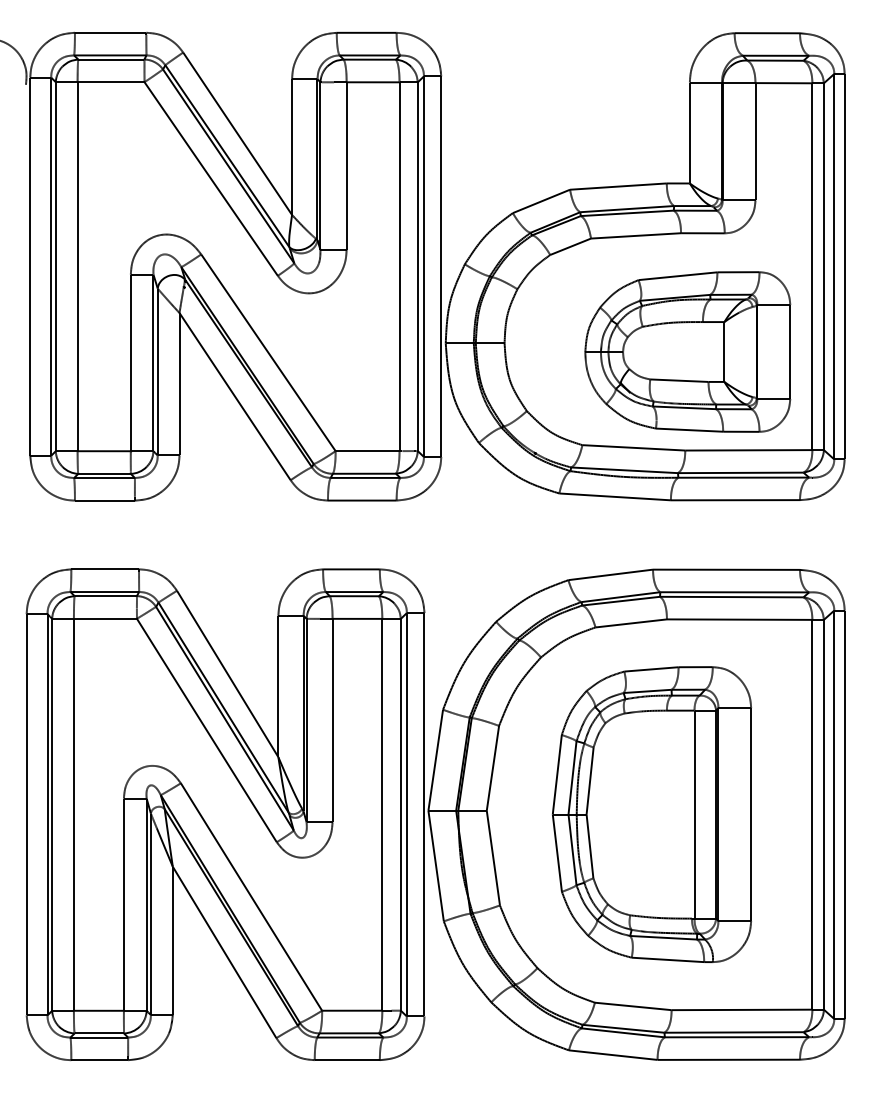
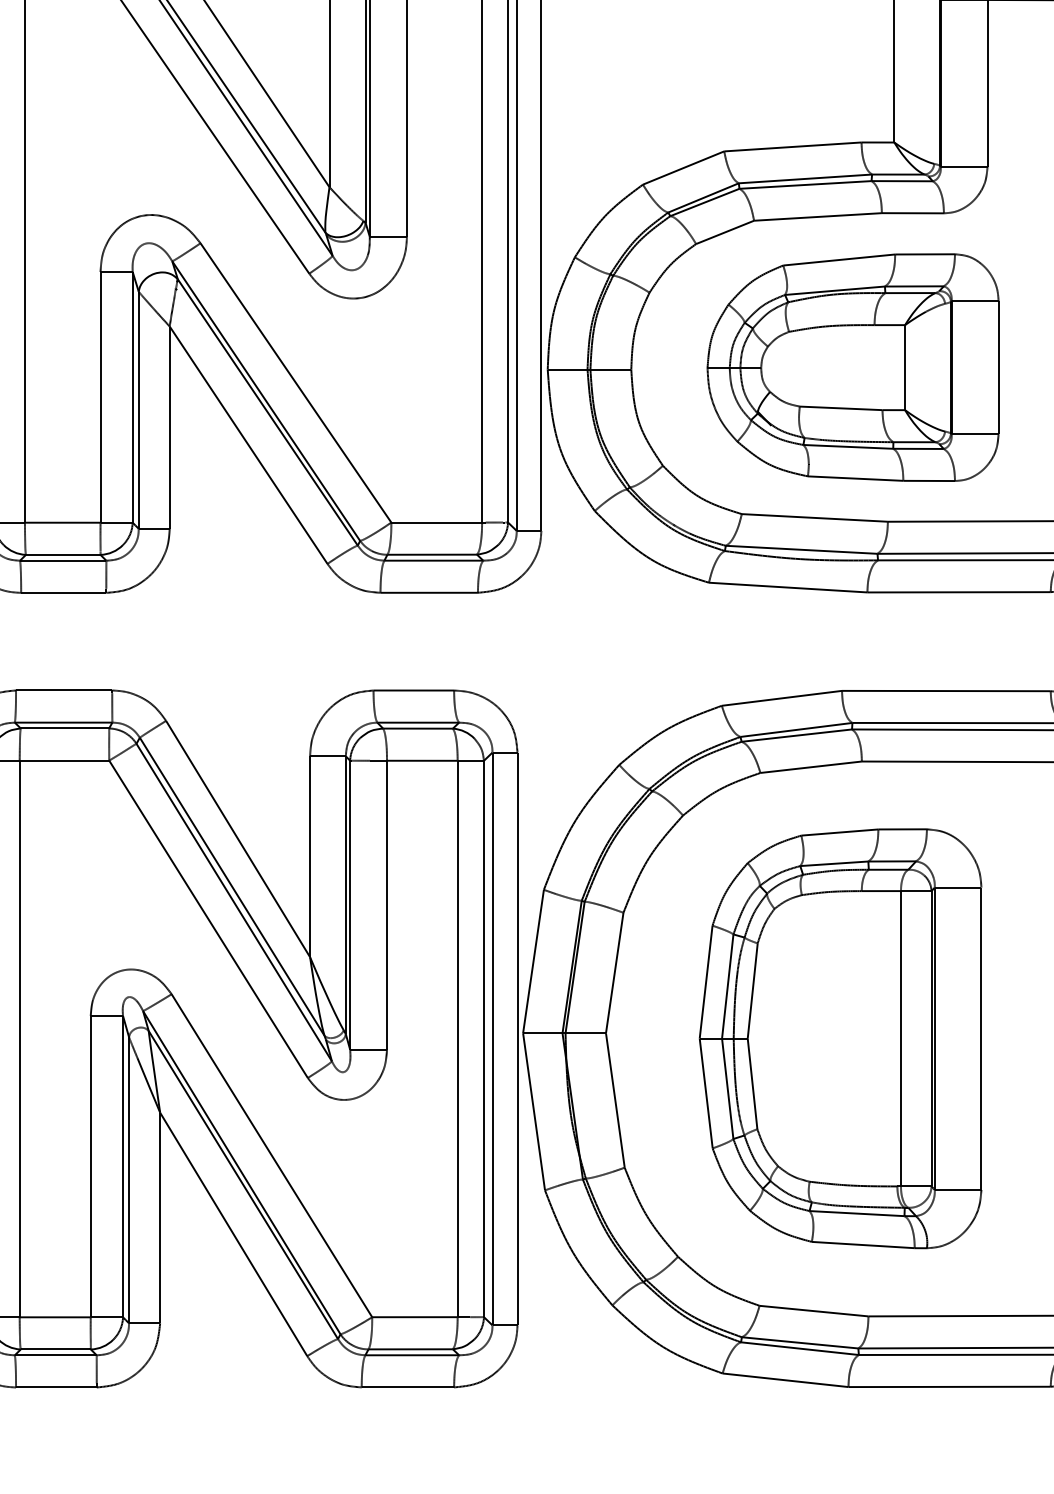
part: (687, 351) -> (852, 366), moved

